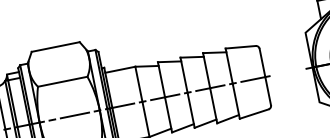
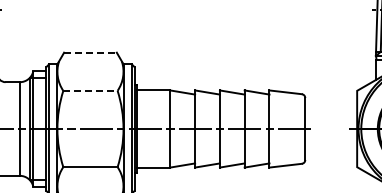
line: (55, 46) -> (90, 52), solid -> dashed
line: (62, 81) -> (90, 90), solid -> dashed

